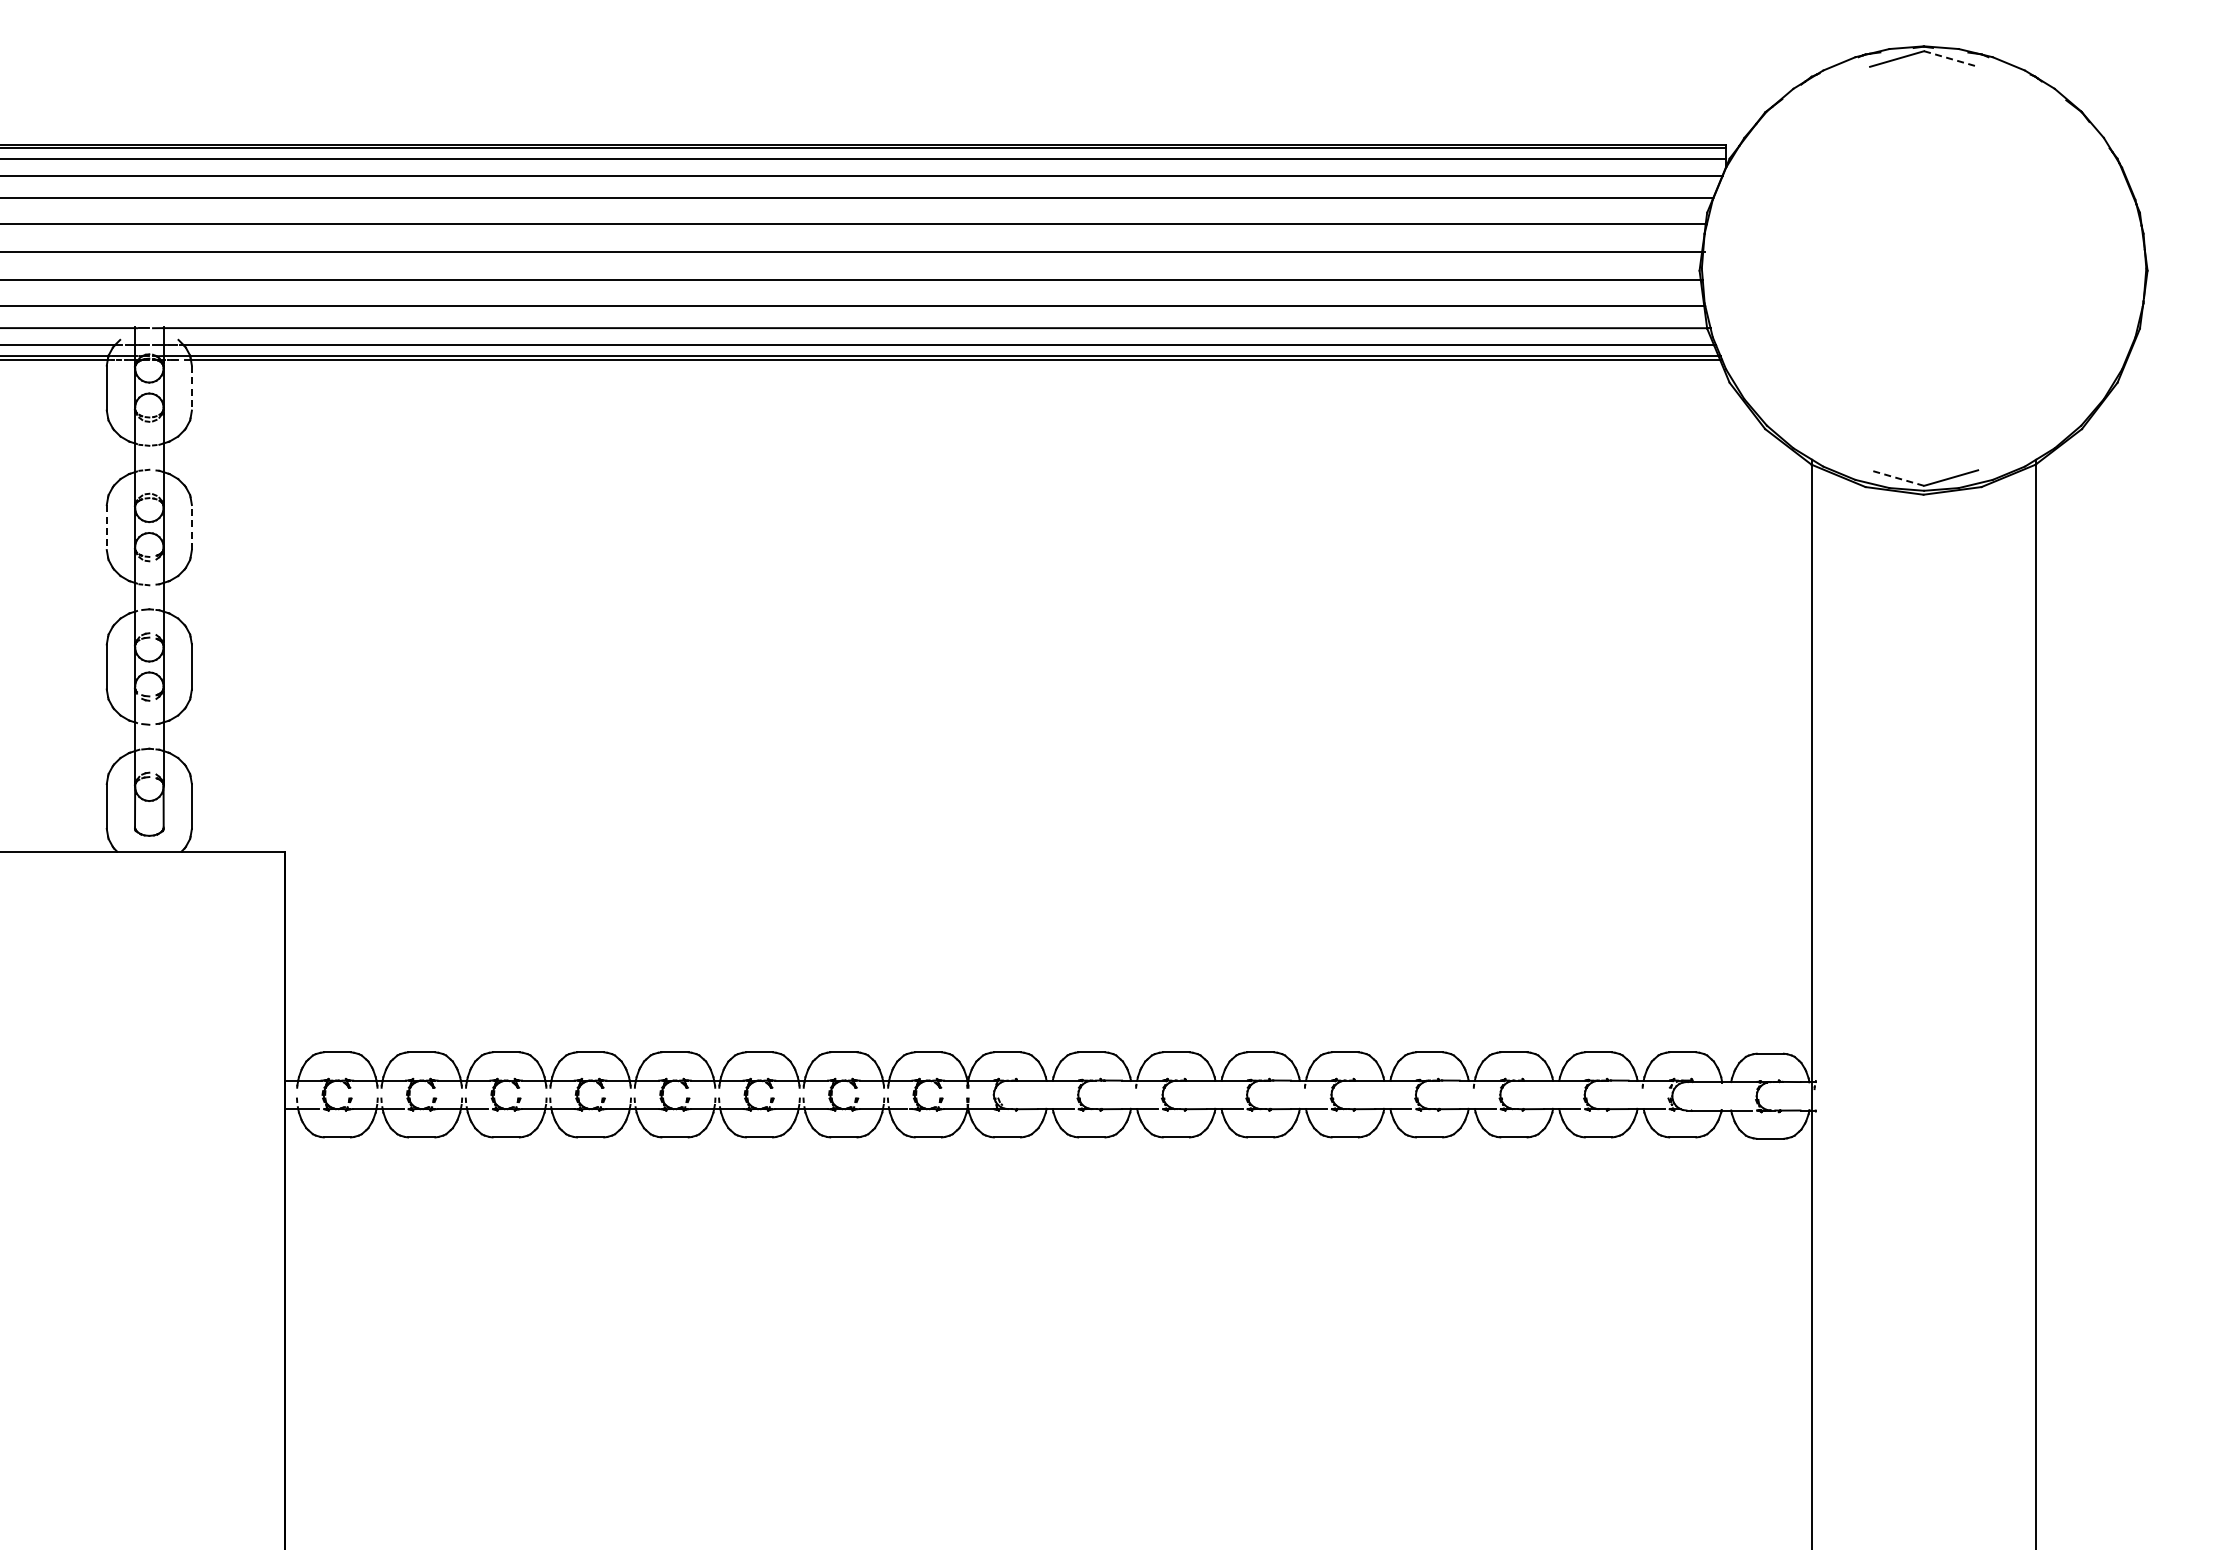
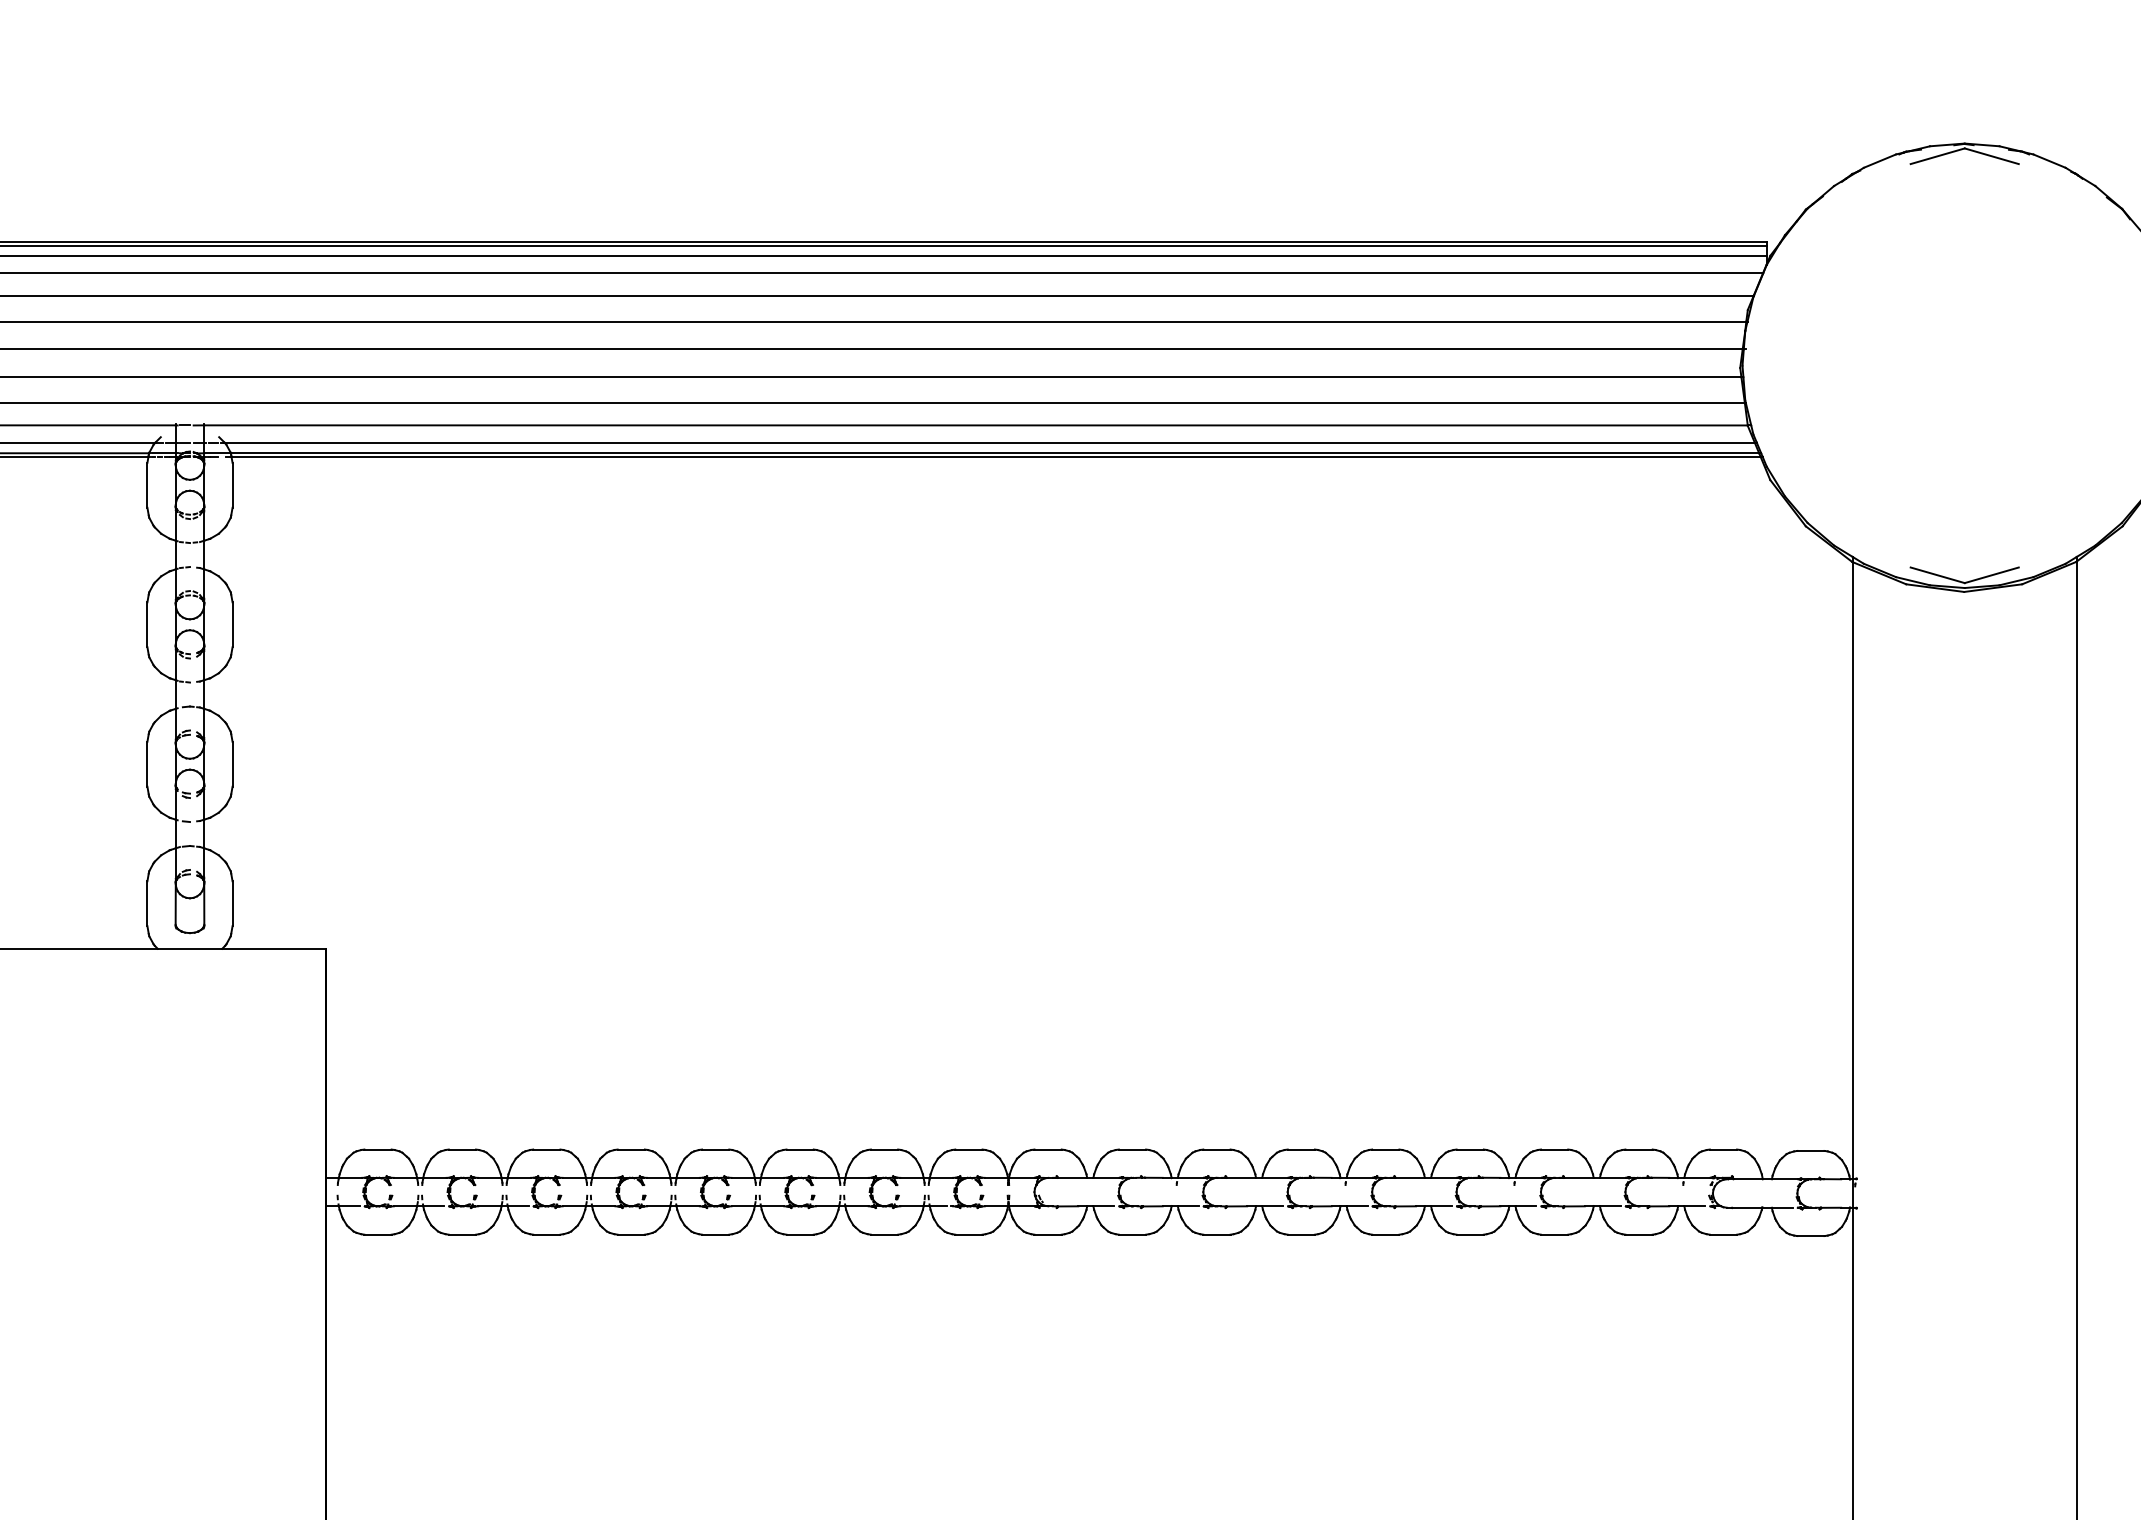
line: (1951, 59) -> (1992, 156), dashed -> solid
line: (191, 388) -> (232, 485), dashed -> solid
line: (1896, 477) -> (1937, 574), dashed -> solid
line: (106, 527) -> (147, 624), dashed -> solid
line: (191, 527) -> (232, 624), dashed -> solid

